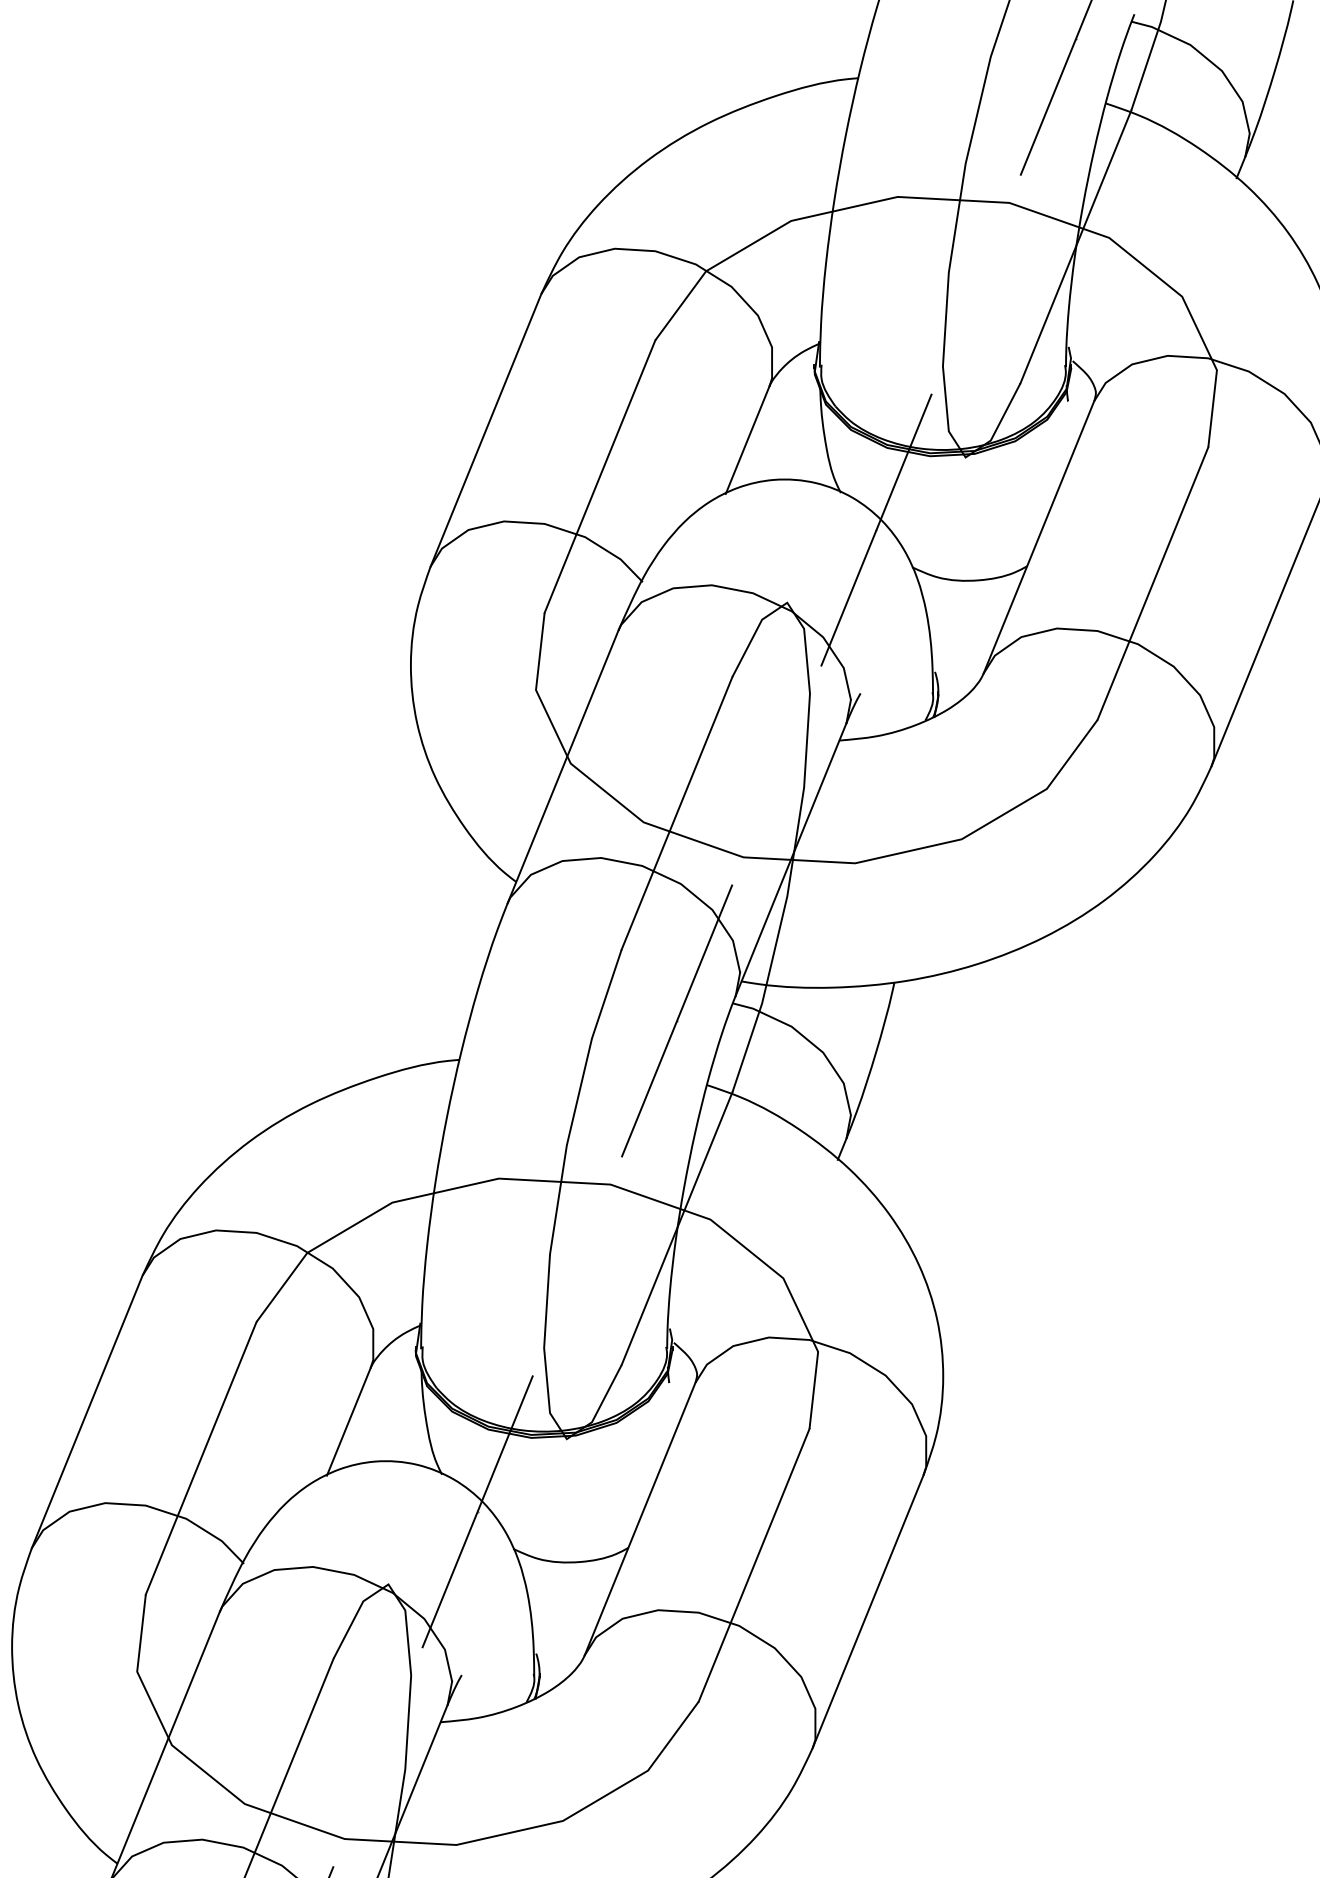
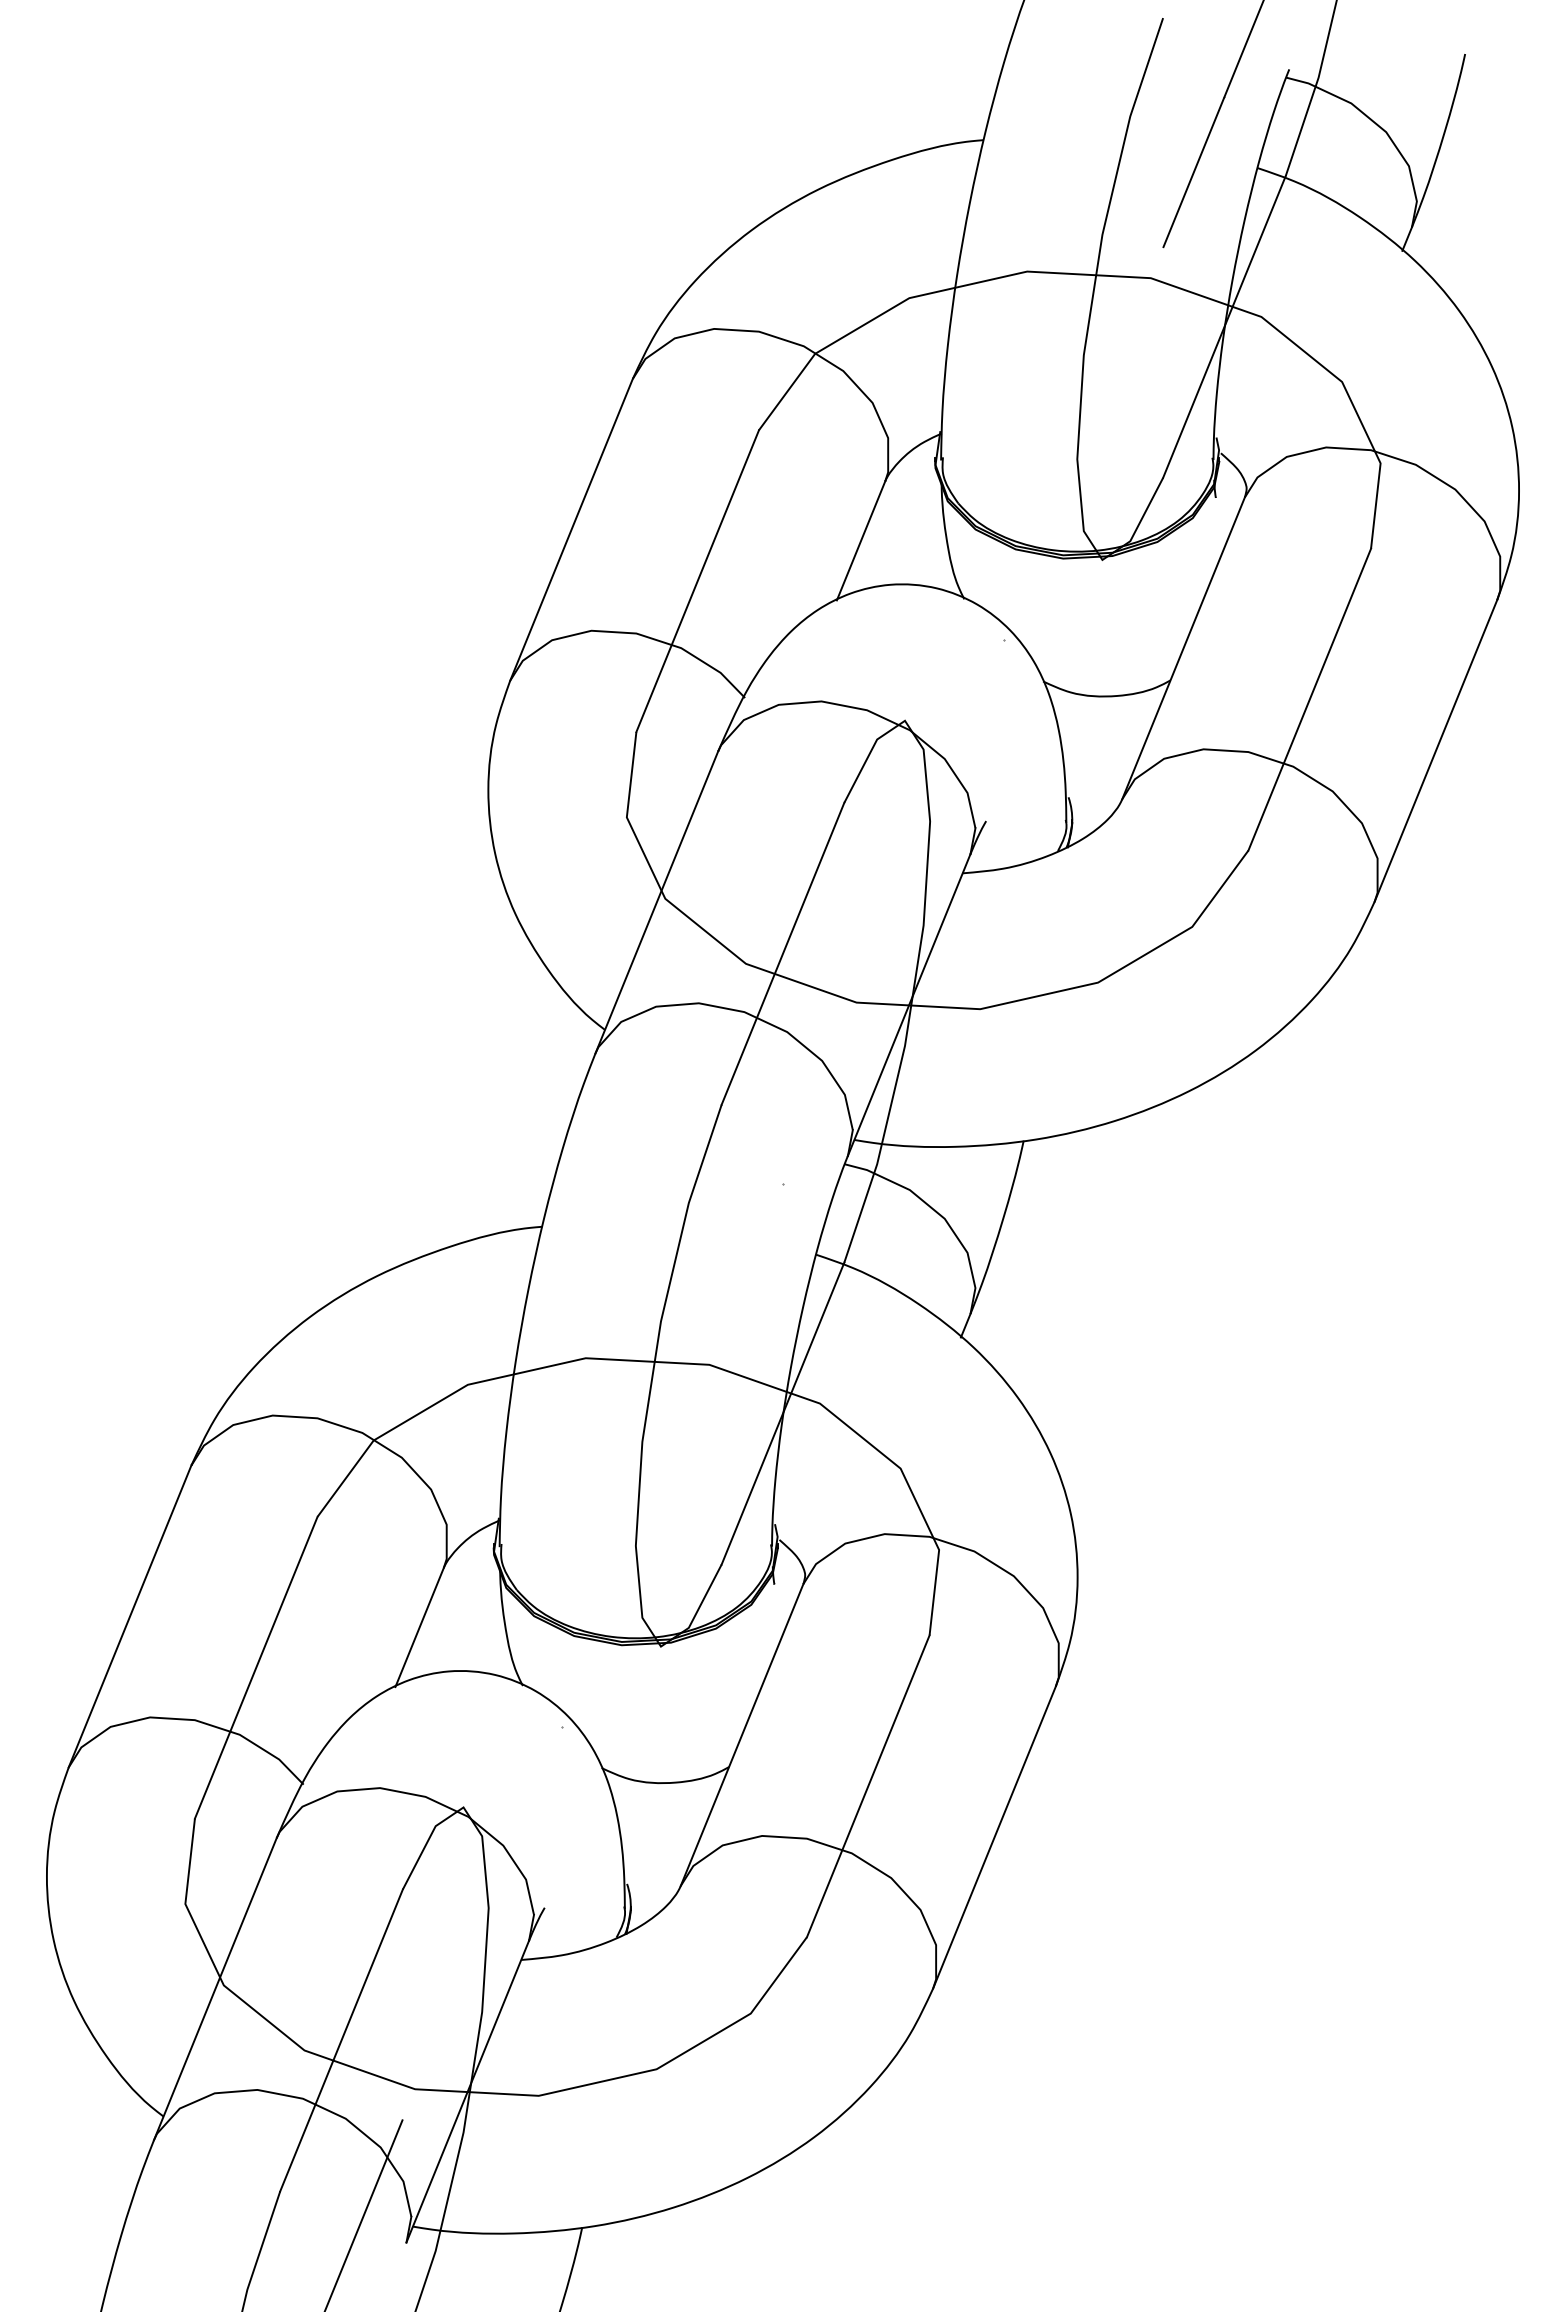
line: (876, 530) -> (1003, 640), removed
line: (676, 1020) -> (782, 1183), removed
line: (476, 1511) -> (561, 1726), removed

